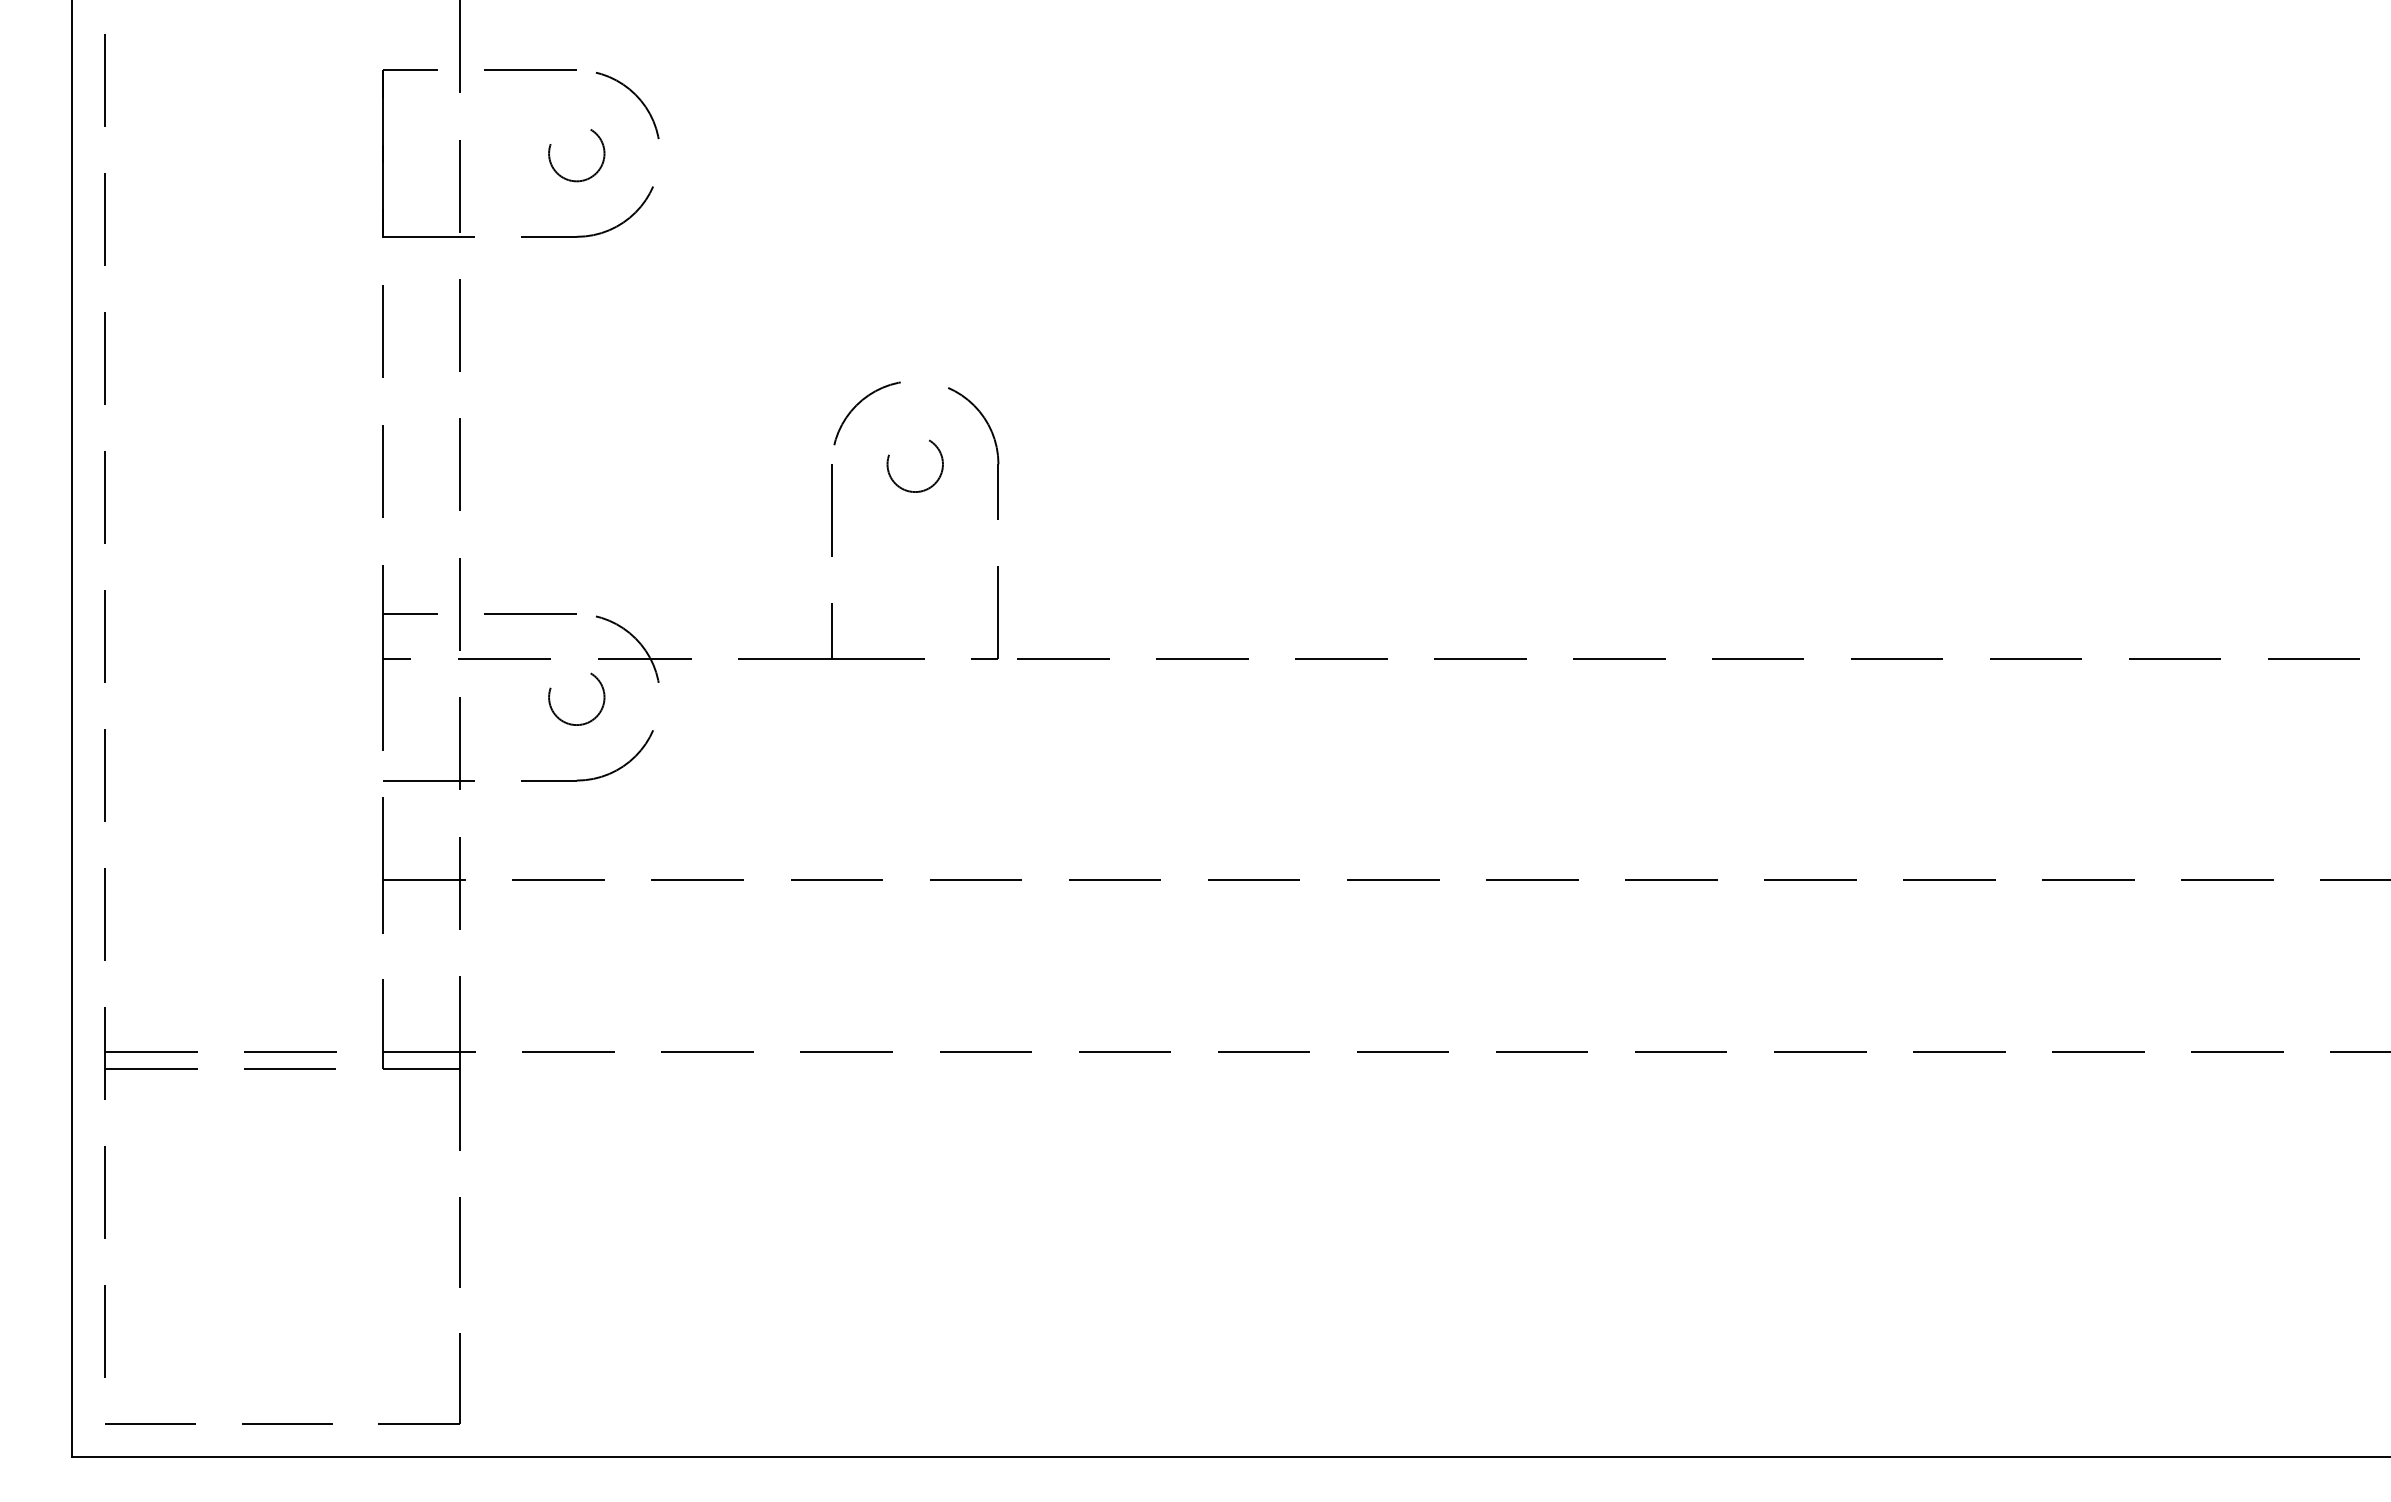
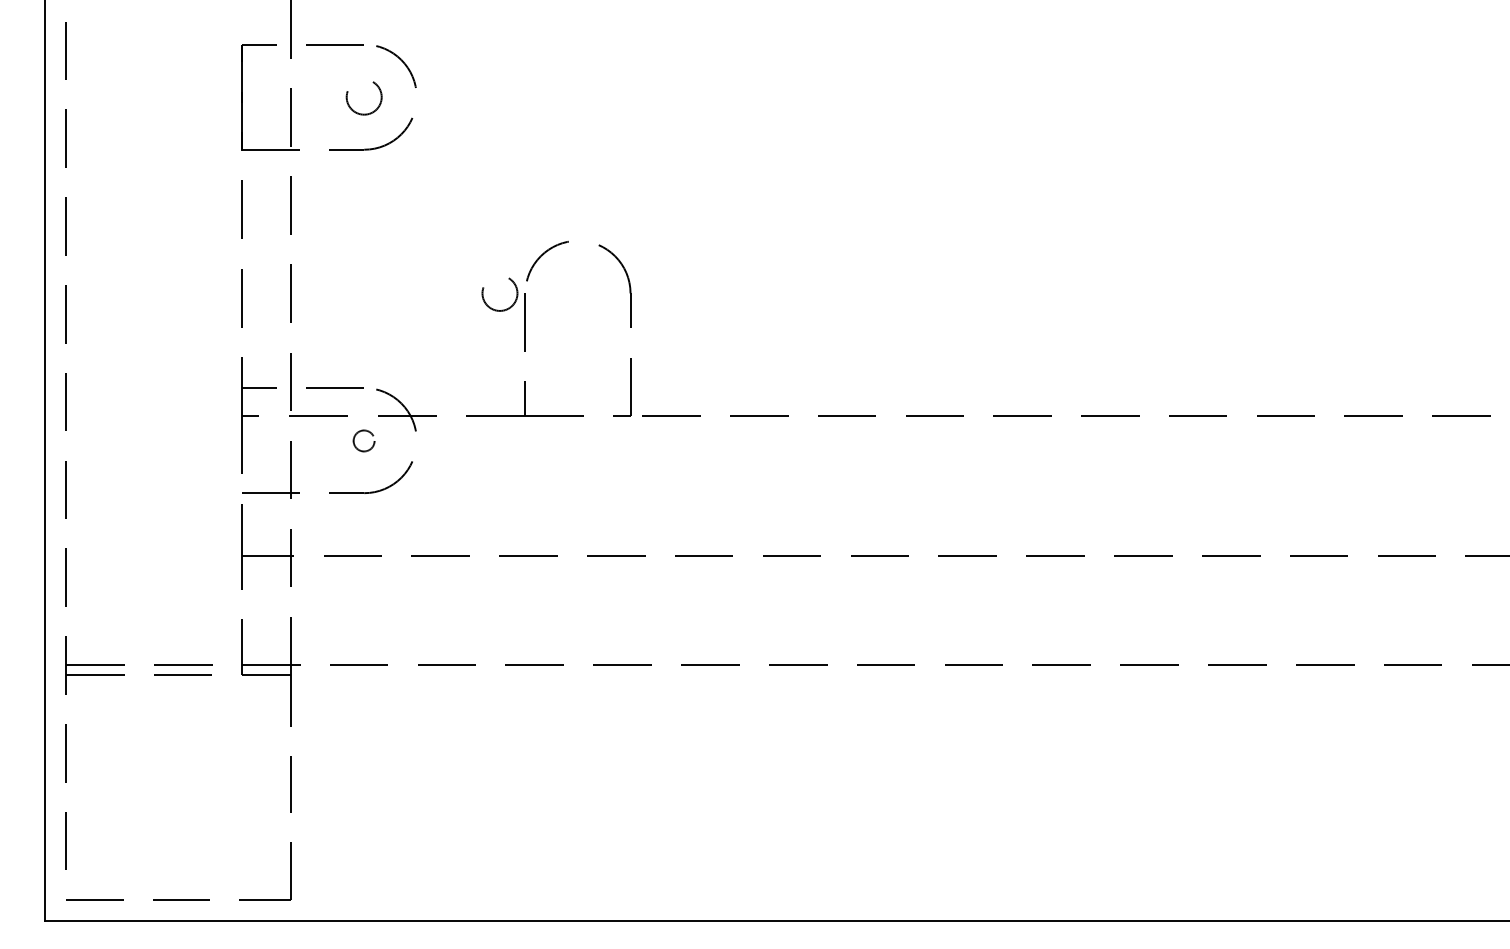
circle: (914, 466) -> (499, 294), moved
circle: (575, 698) -> (363, 441), size x0.6

